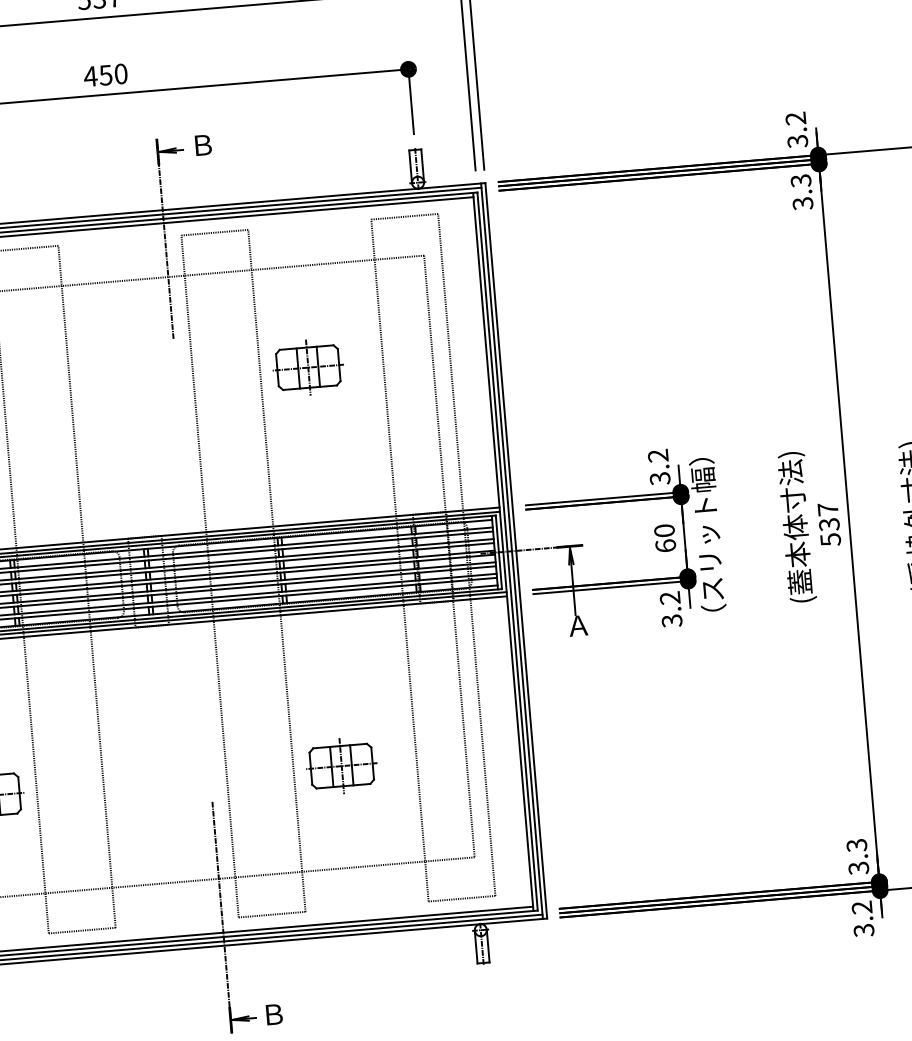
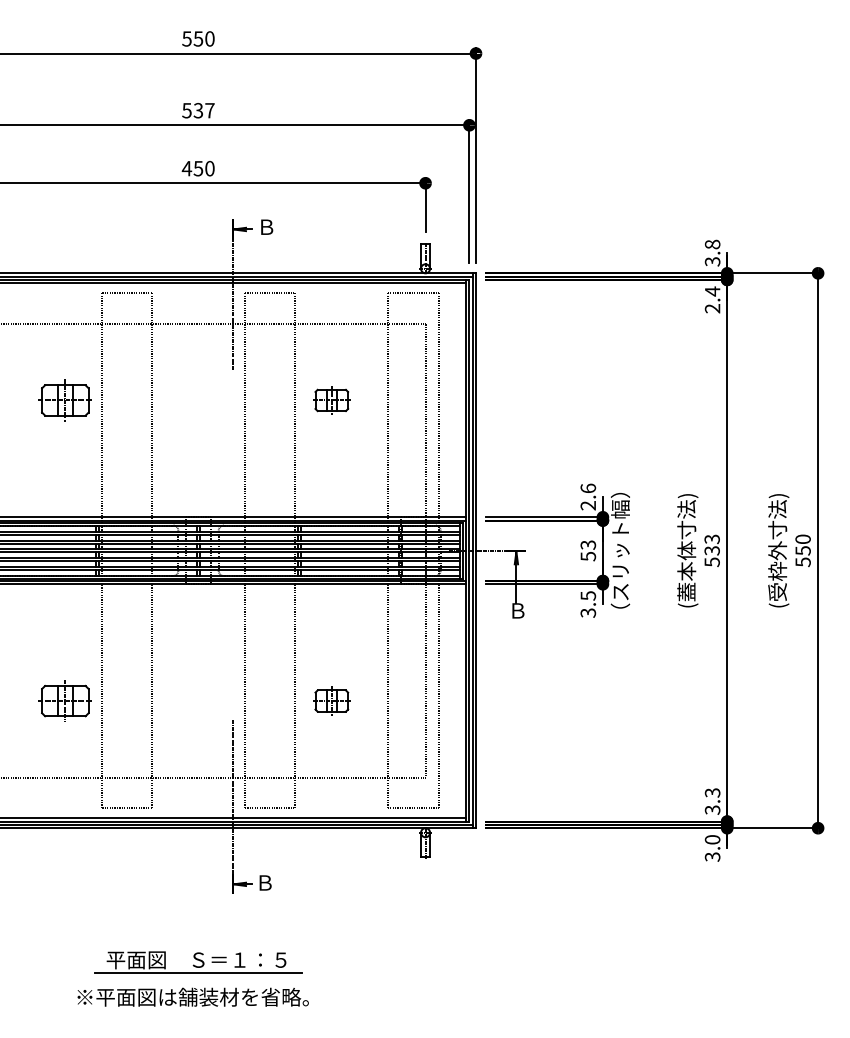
text: (795, 118) -> (712, 244), 3.2 -> 3.8
text: (801, 191) -> (712, 299), 3.3 -> 2.4
part: (308, 367) -> (331, 400), size x0.7
text: (659, 466) -> (588, 496), 3.2 -> 2.6
text: (827, 509) -> (711, 539), 537 -> 533
text: (665, 537) -> (588, 550), 60 -> 53
text: (670, 597) -> (588, 595), 3.2 -> 3.5
text: (577, 625) -> (517, 610), Ａ -> Ｂ
part: (341, 765) -> (331, 700), size x0.7
text: (861, 907) -> (712, 839), 3.2 -> 3.0

